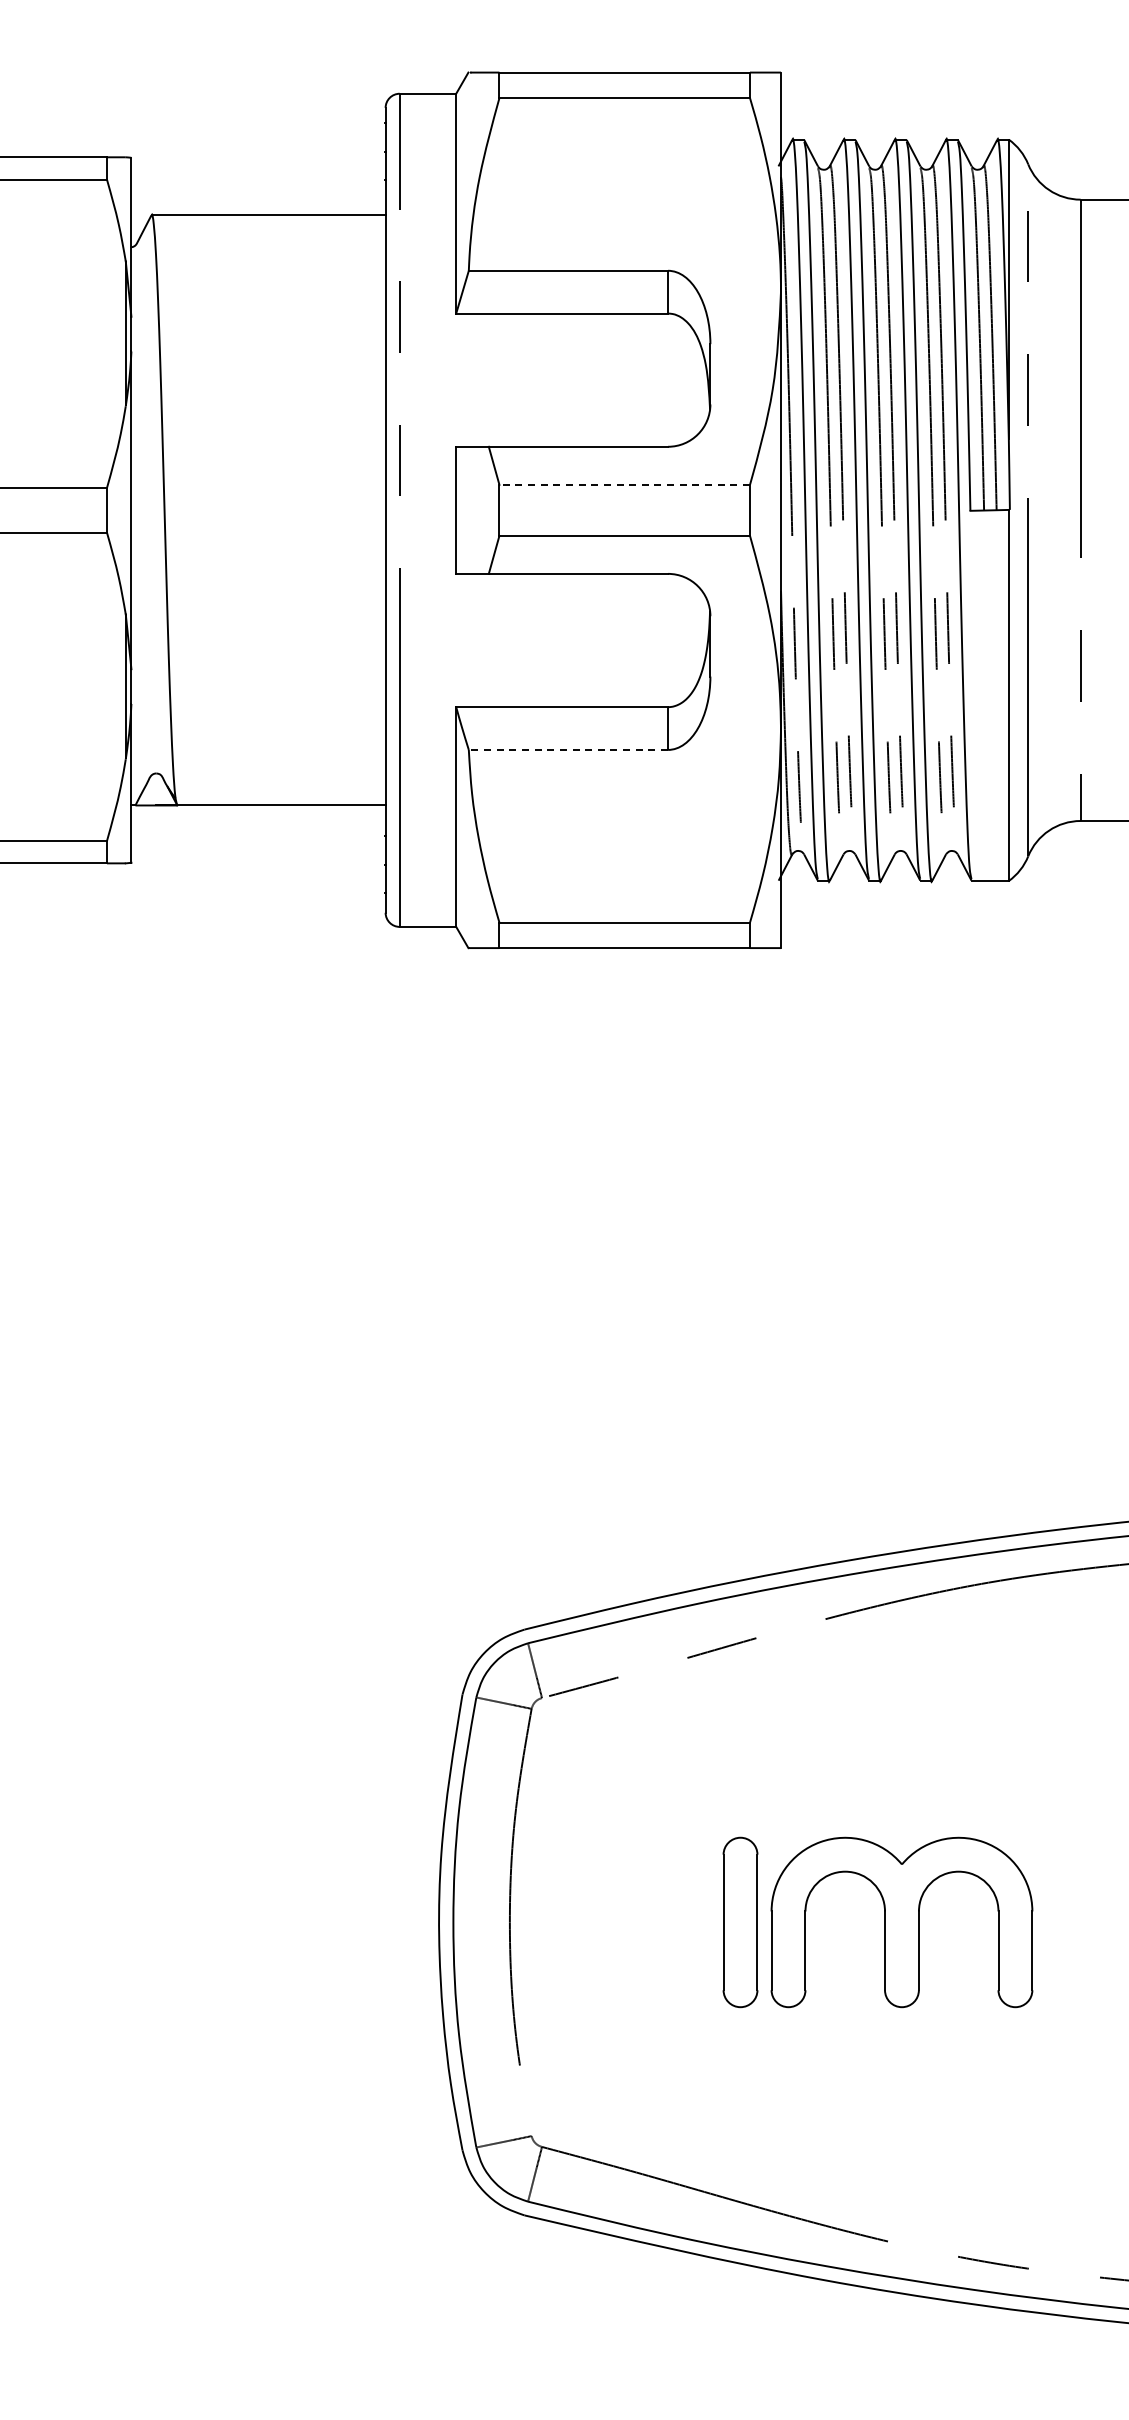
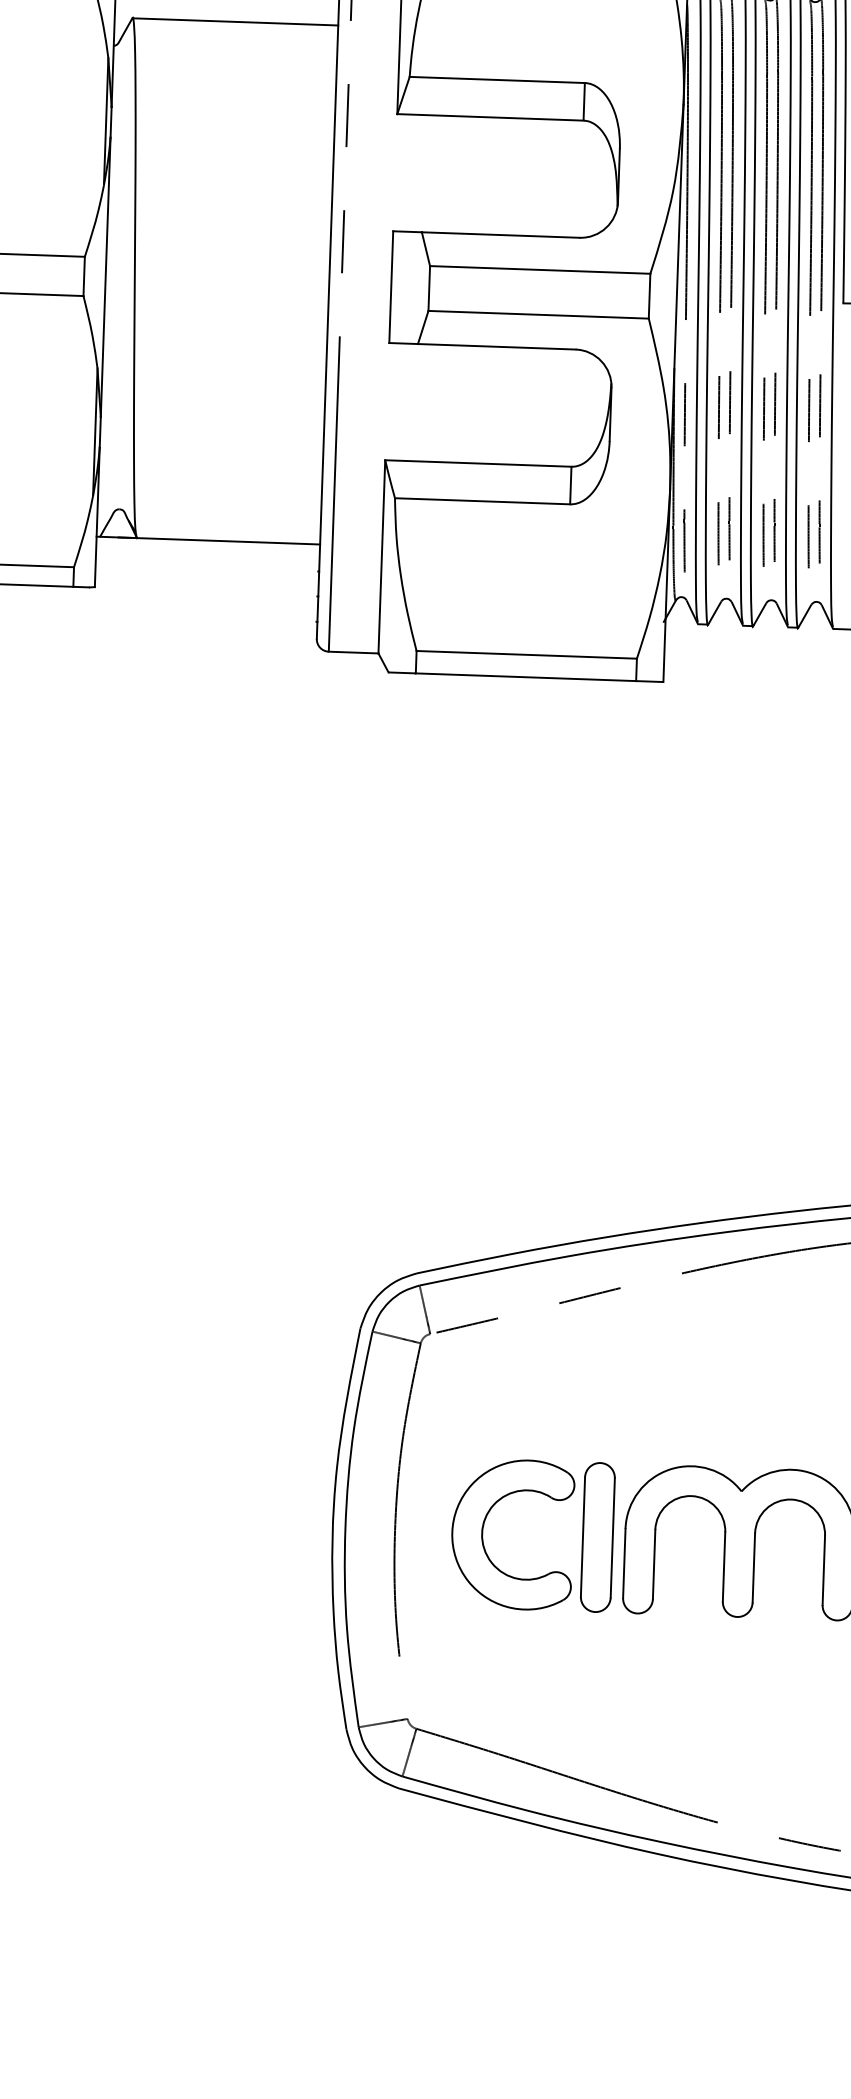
line: (624, 484) -> (540, 269), dashed -> solid
line: (568, 749) -> (482, 500), dashed -> solid
part: (610, 1916) -> (483, 1528), added

